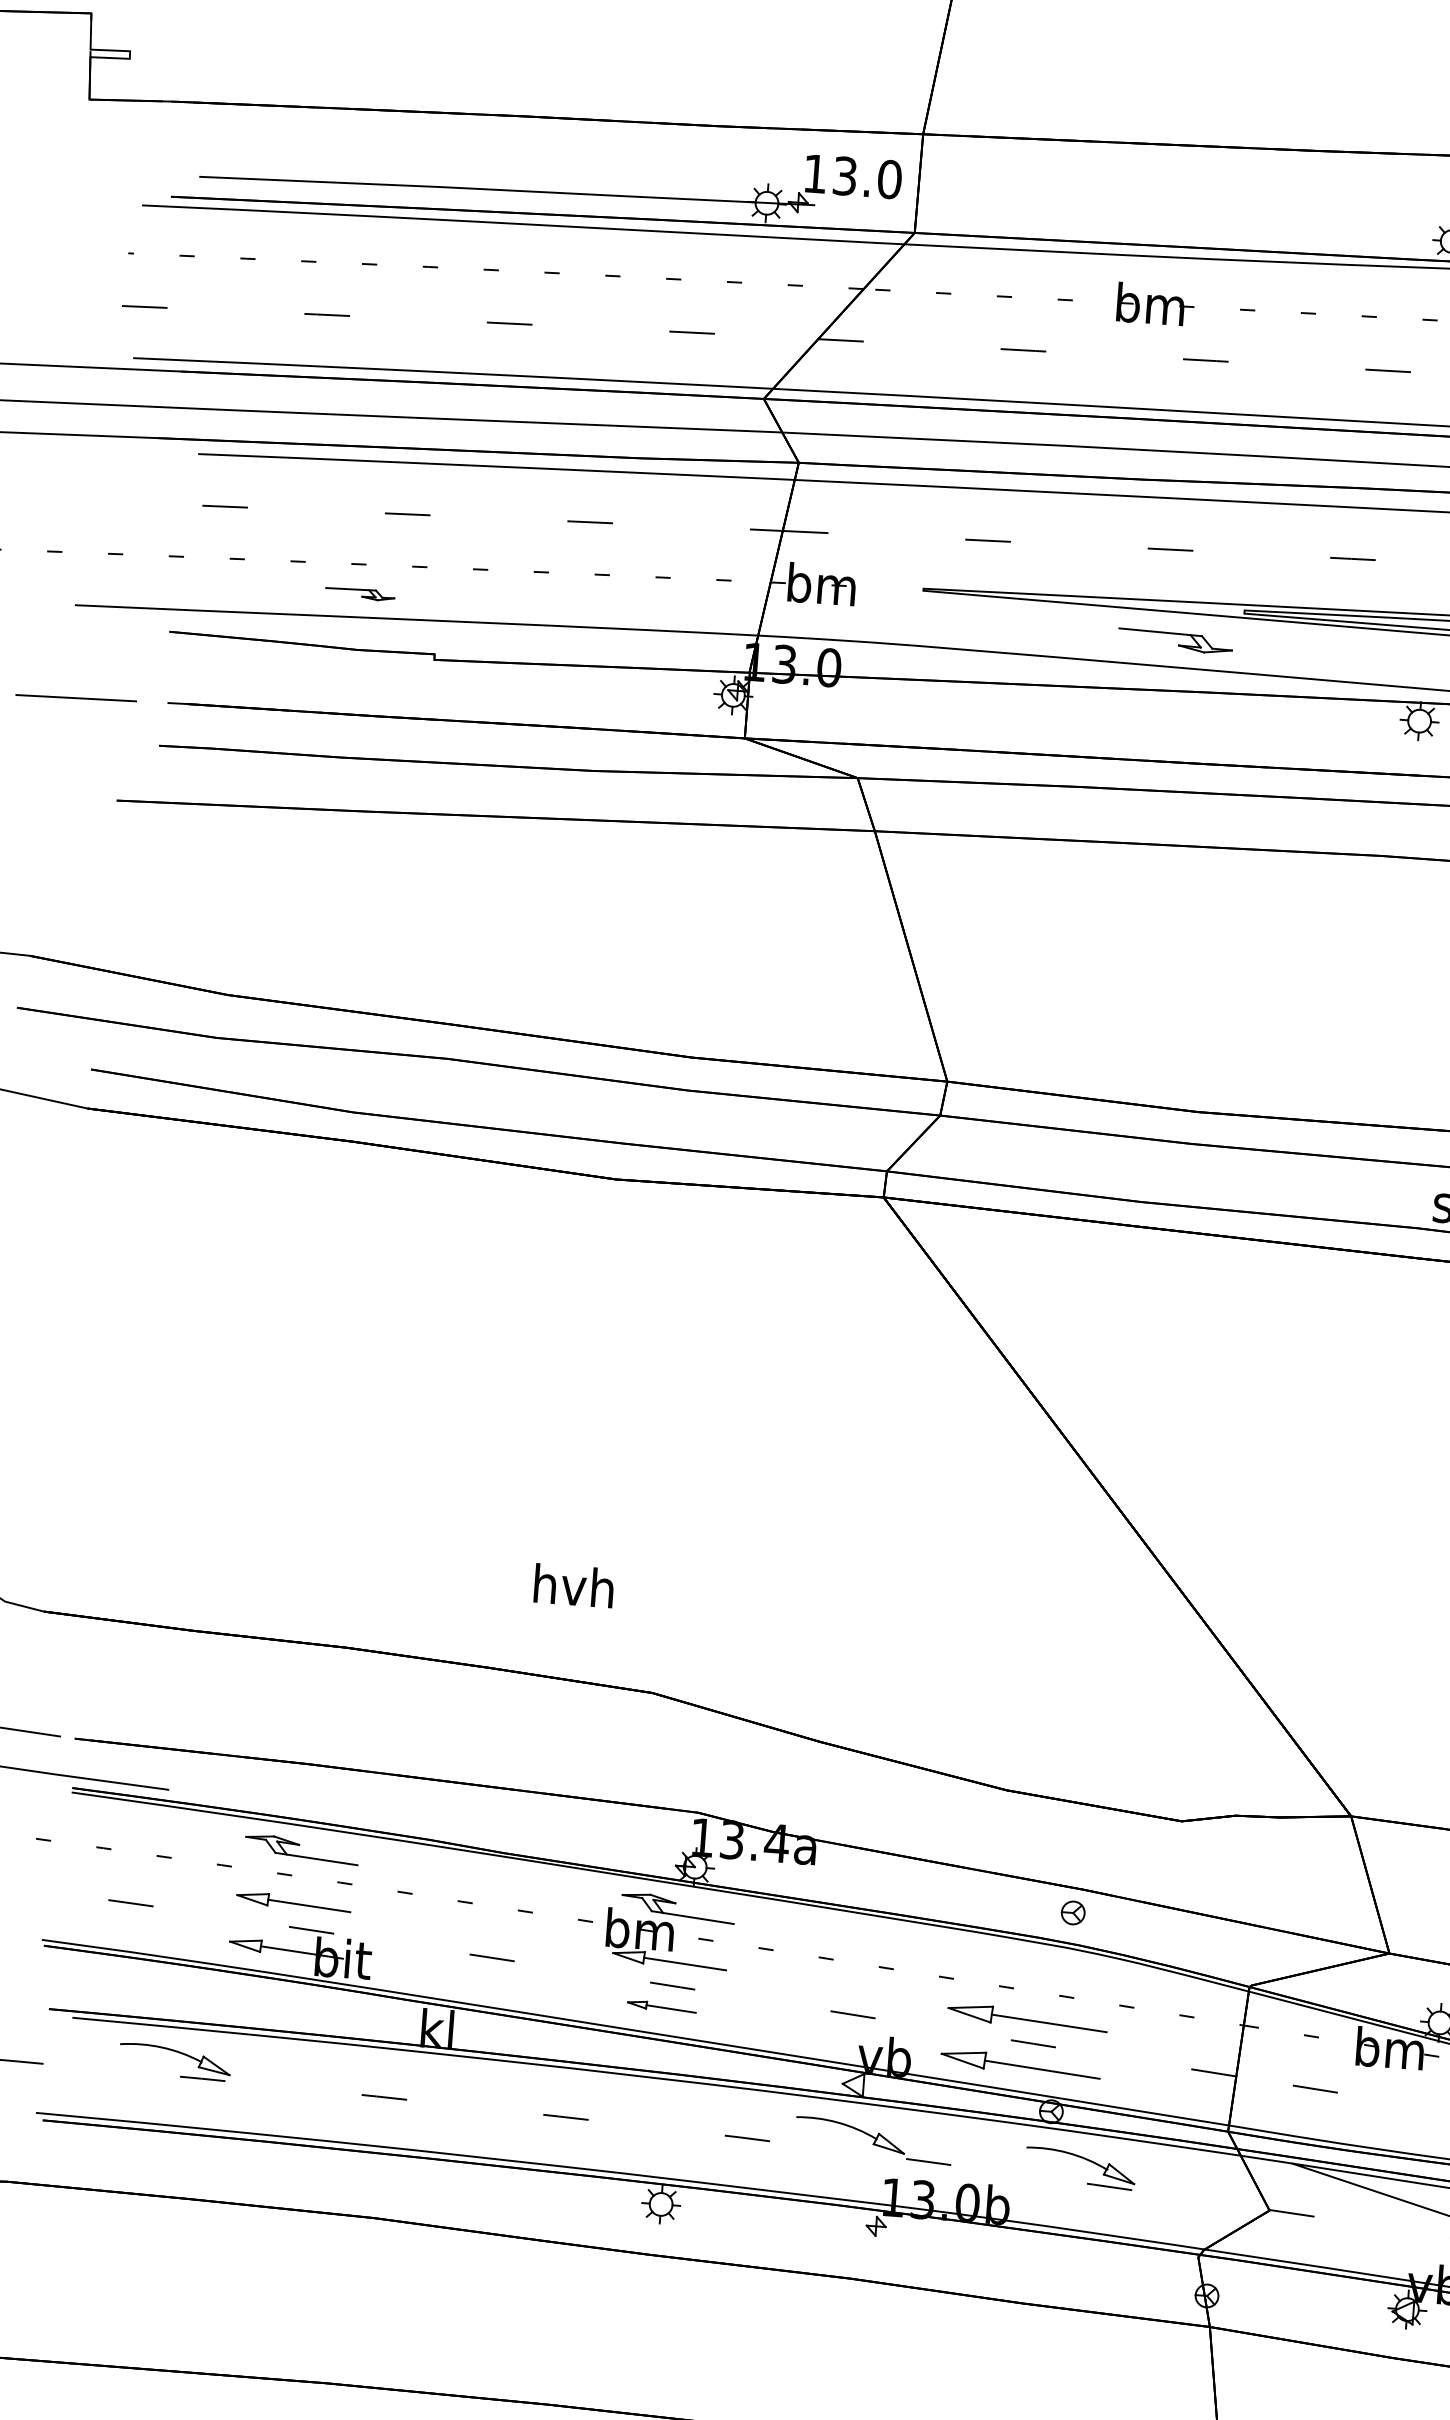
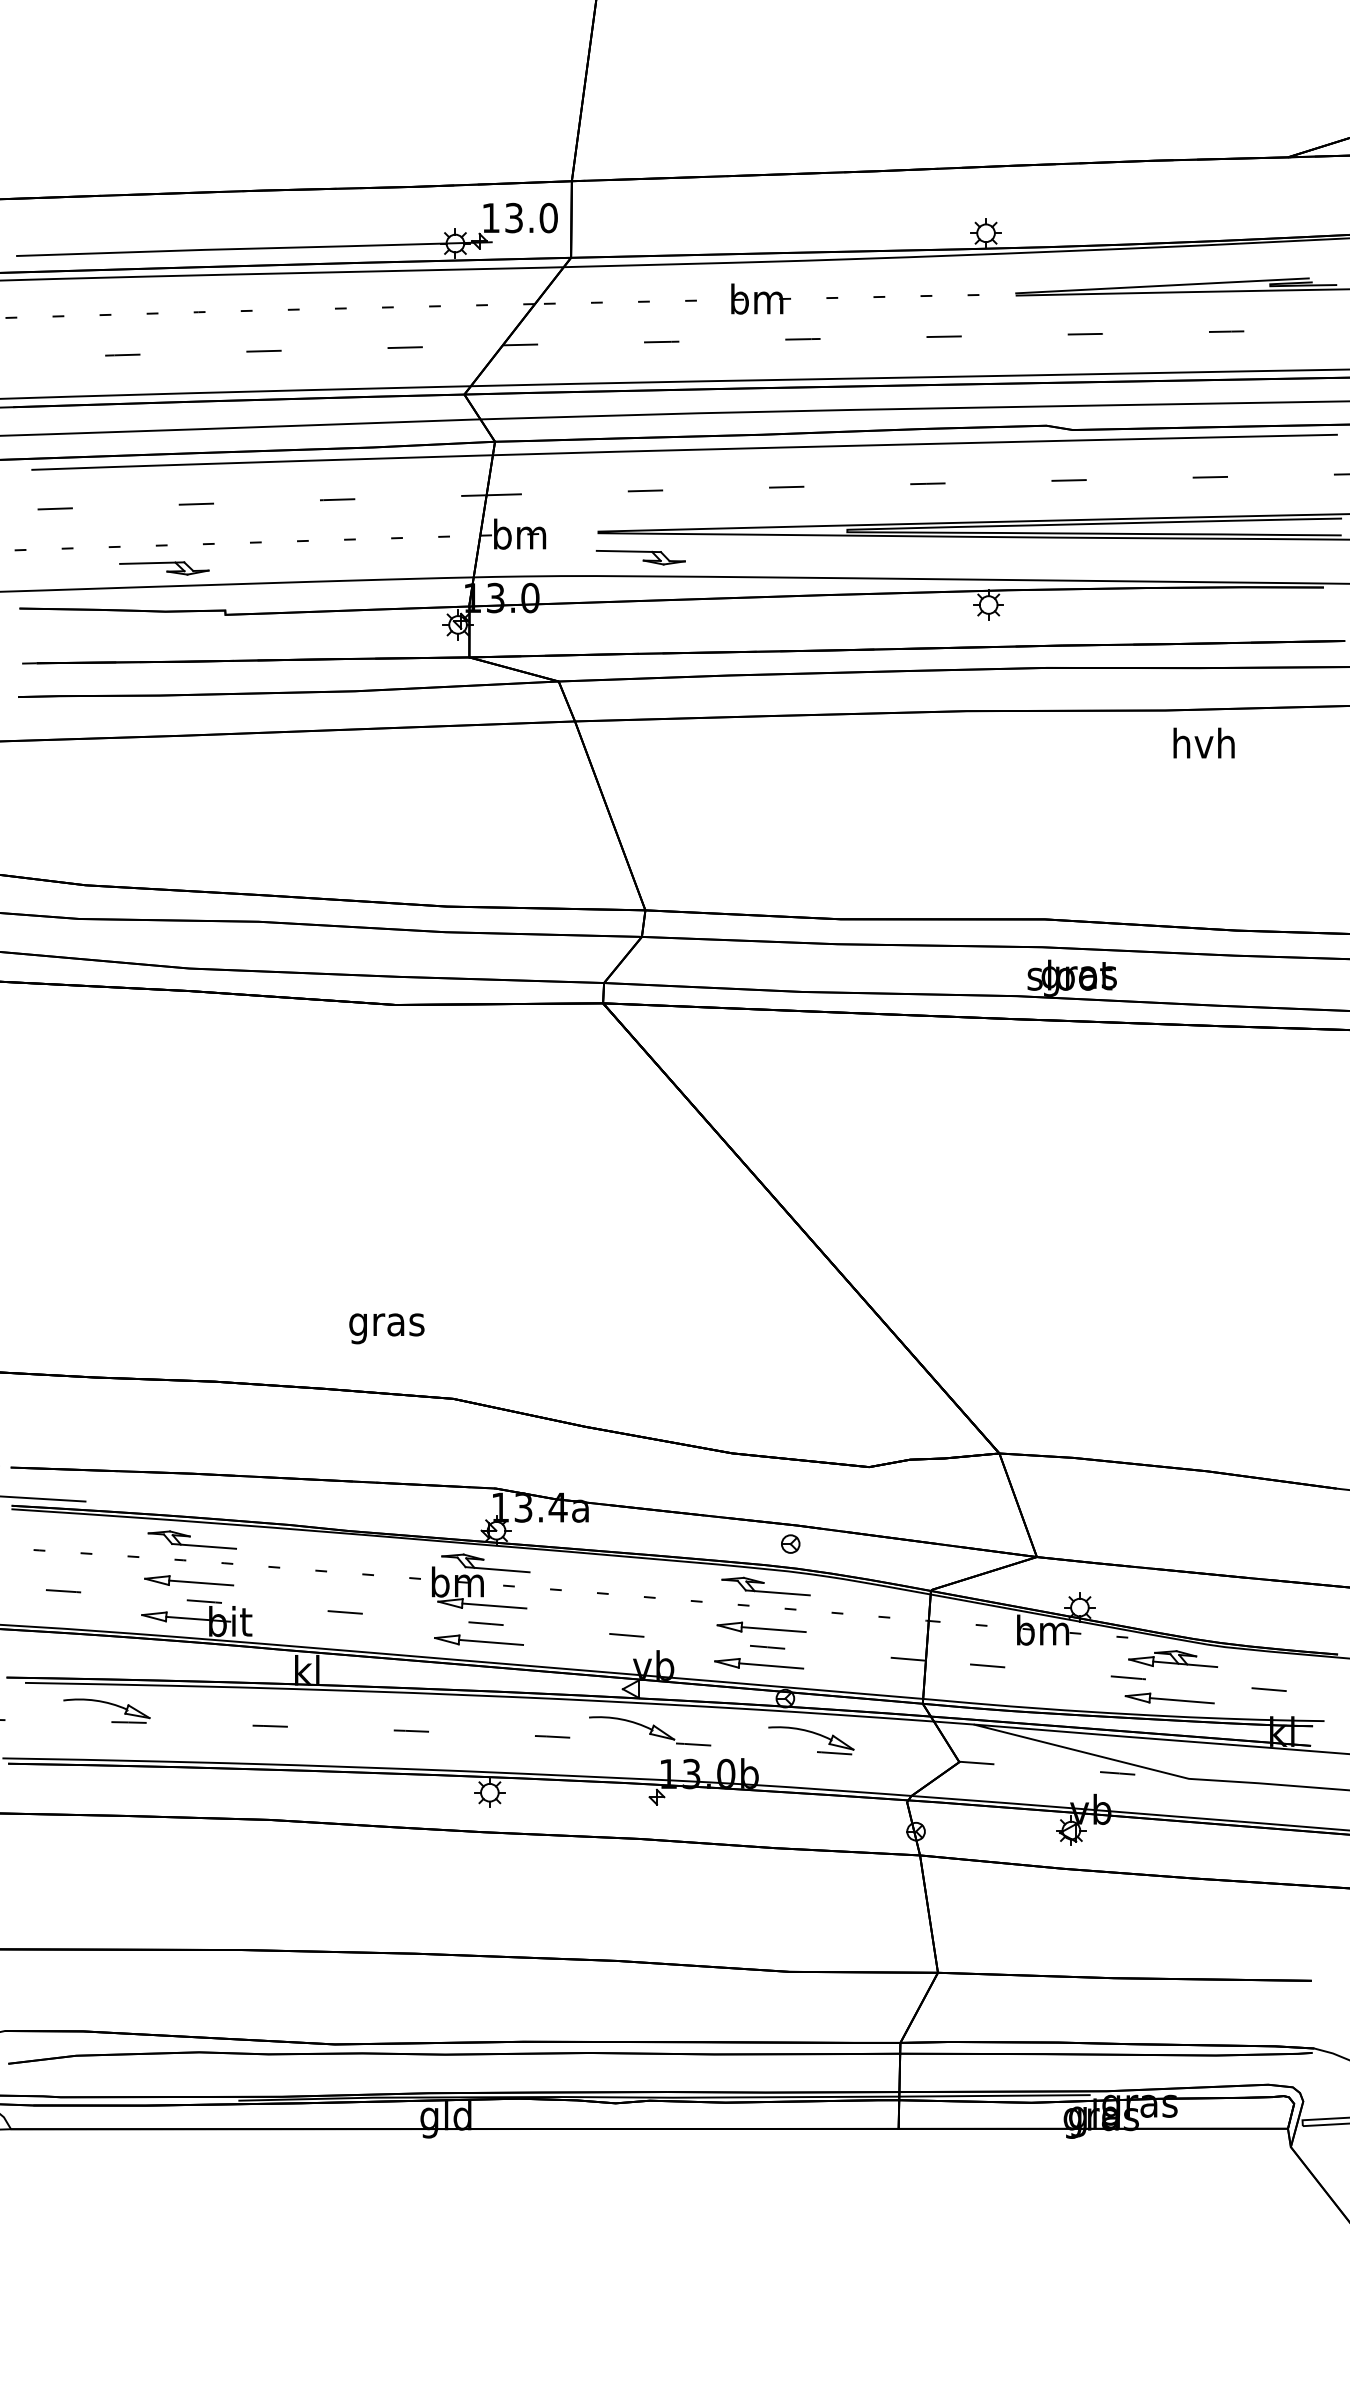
part: (360, 594) -> (164, 568), size x1.67
part: (1175, 641) -> (640, 557), moved
text: (573, 1590) -> (386, 1324), hvh -> gras
part: (1036, 1965) -> (765, 1586), added
part: (661, 2005) -> (478, 1639), size x1.67
part: (1027, 2016) -> (761, 1626), size x0.71
part: (1021, 2063) -> (759, 1663), size x0.71

